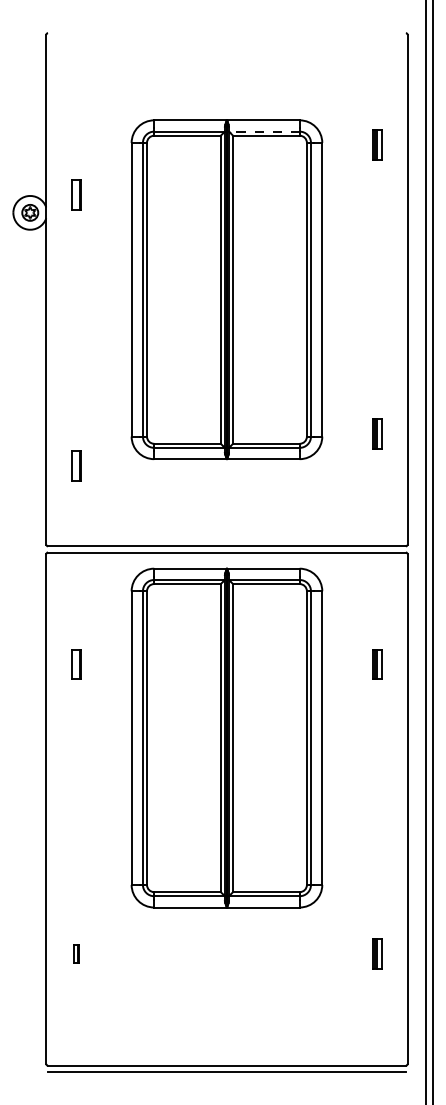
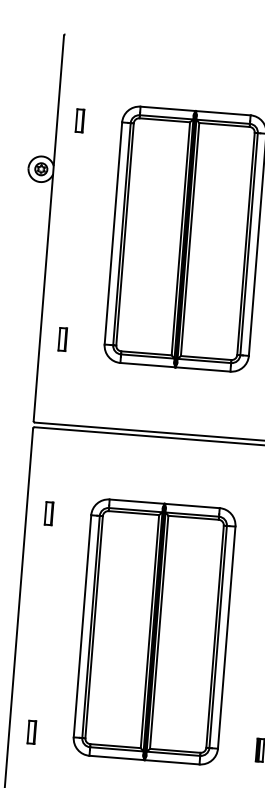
line: (263, 131) -> (222, 121), dashed -> solid
part: (76, 194) -> (80, 120), moved
part: (76, 465) -> (63, 338), moved
part: (226, 737) -> (154, 631), moved
part: (76, 953) -> (32, 732), size x1.67

